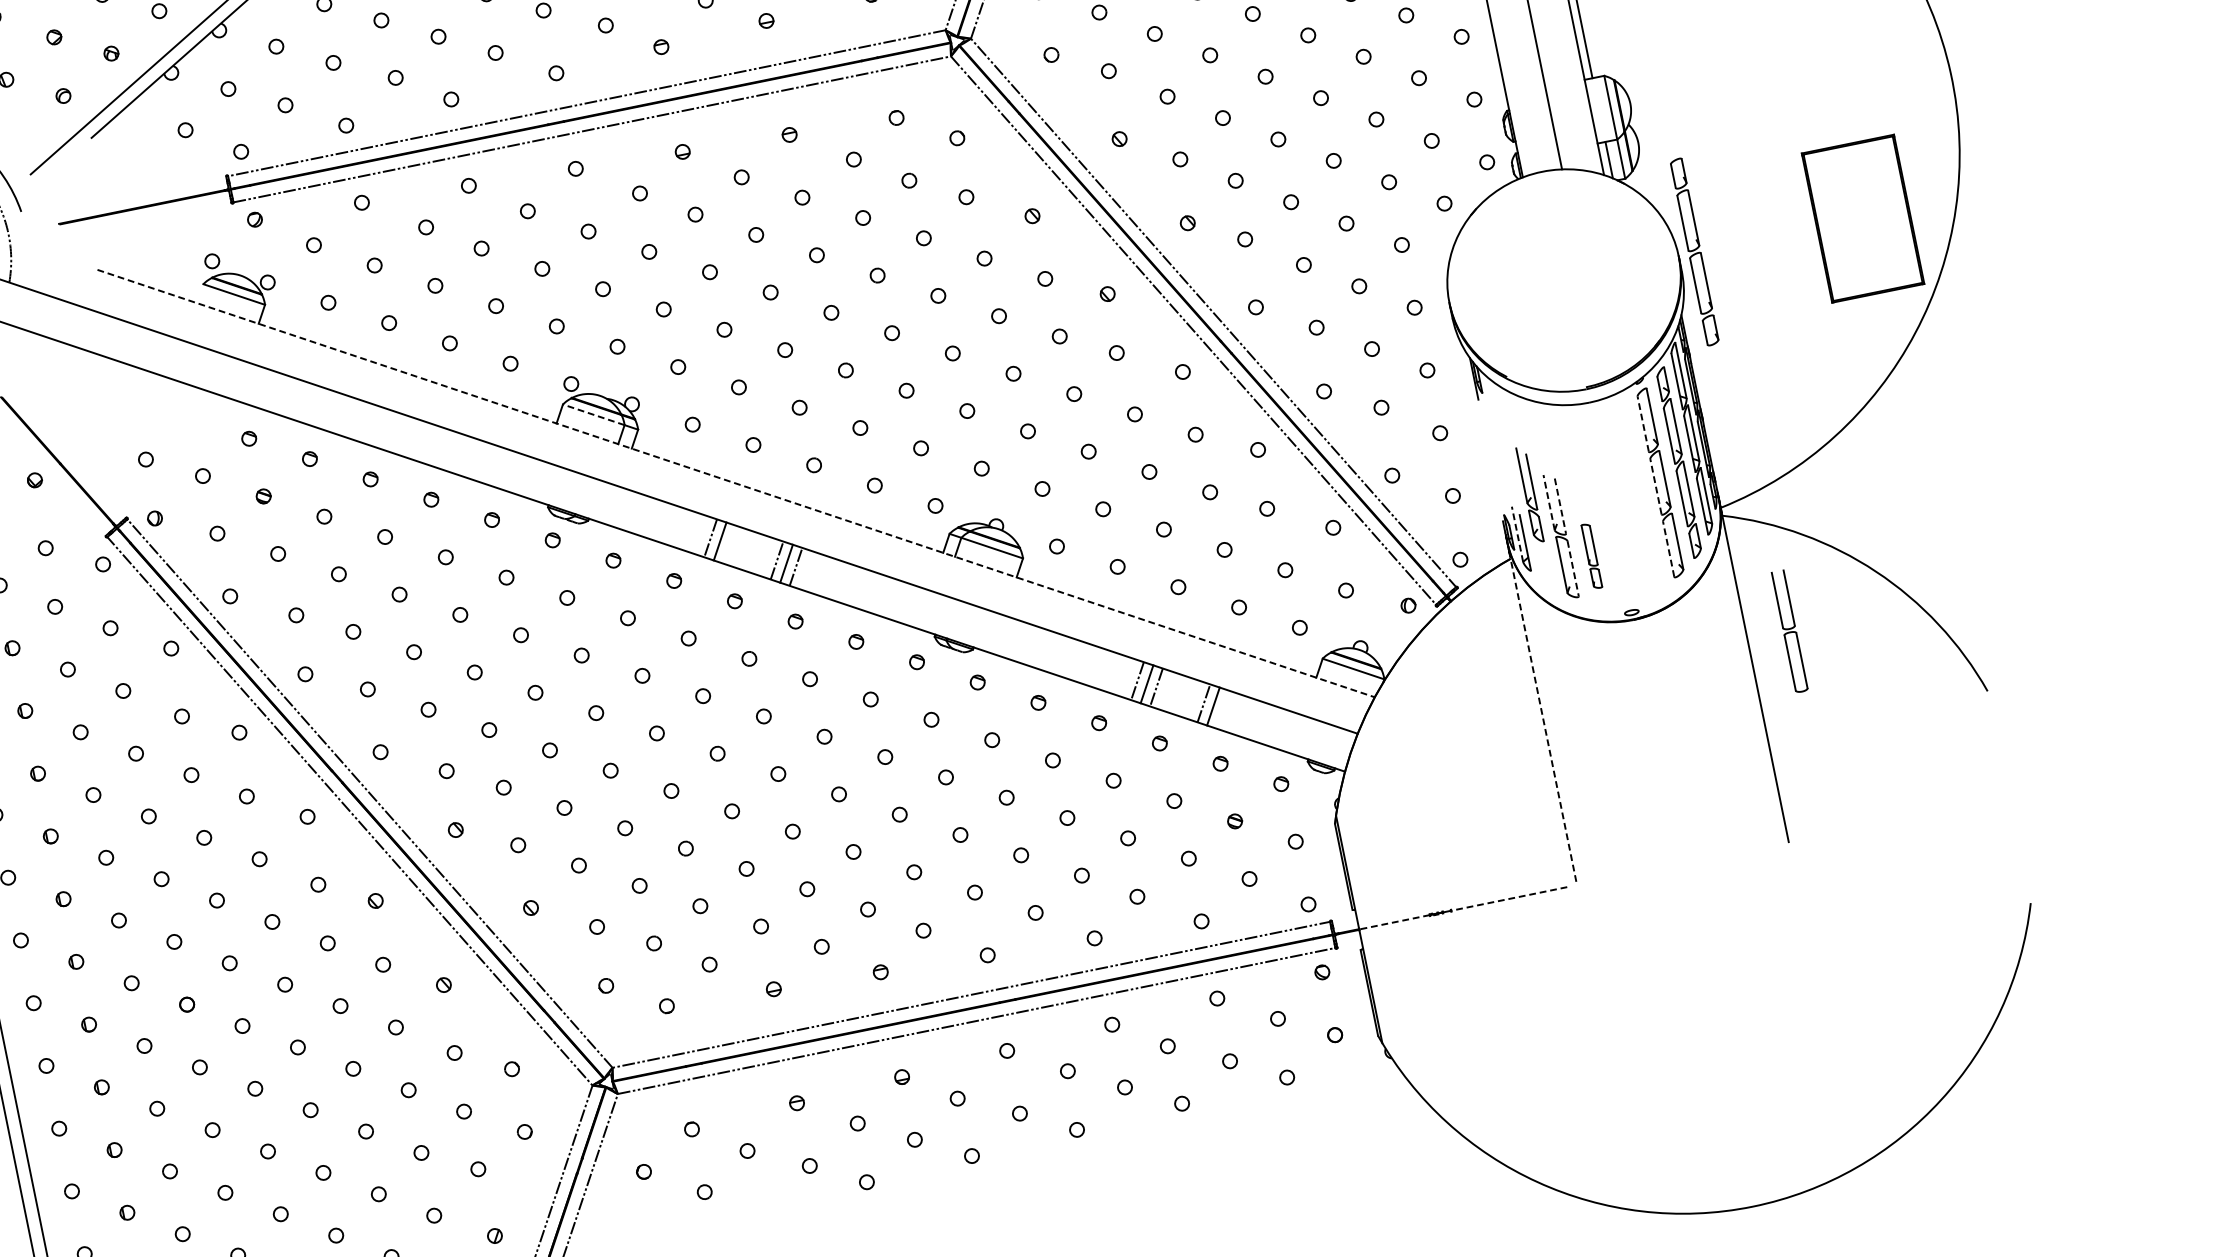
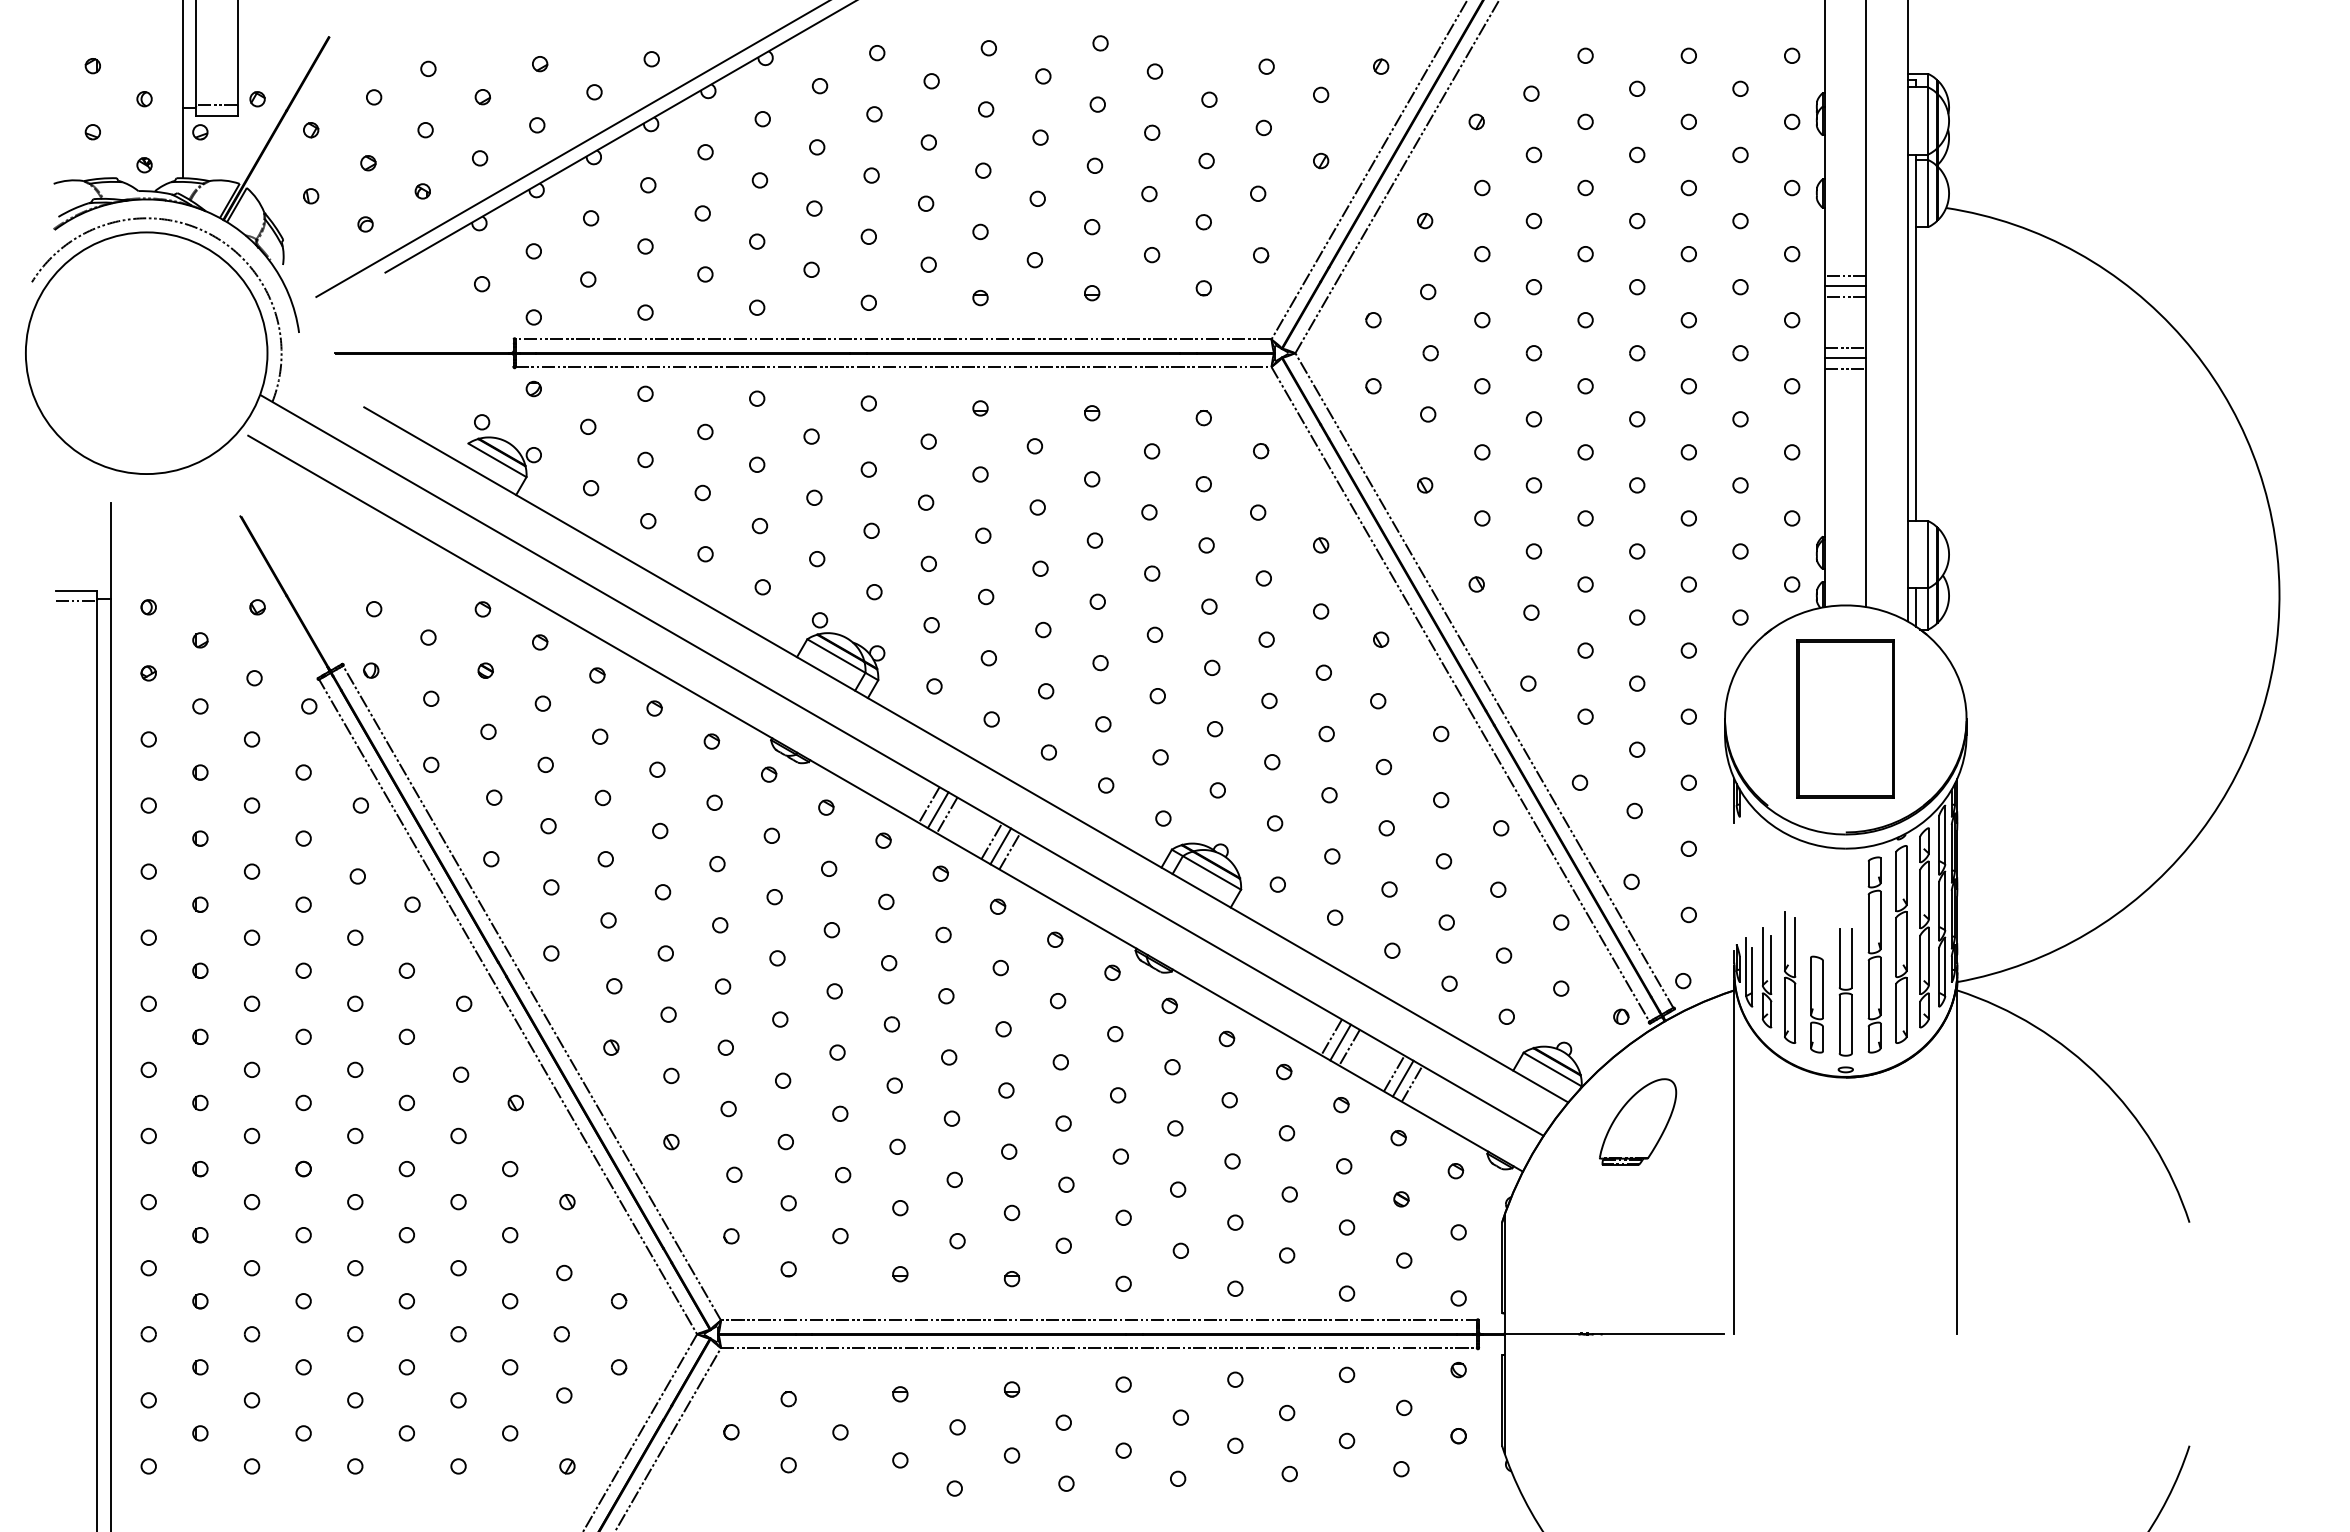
part: (1862, 218) -> (1845, 718), moved
part: (1694, 251) -> (1874, 954), moved
line: (593, 415) -> (836, 656), dashed -> solid
line: (1643, 423) -> (1896, 880), dashed -> solid
line: (736, 484) -> (966, 755), dashed -> solid
line: (1656, 485) -> (1896, 946), dashed -> solid
part: (1529, 494) -> (1766, 977), moved
line: (1548, 502) -> (1784, 941), dashed -> solid
line: (1560, 506) -> (1795, 947), dashed -> solid
line: (1517, 533) -> (1746, 966), dashed -> solid
line: (729, 544) -> (946, 815), added
line: (1668, 548) -> (1896, 1012), dashed -> solid
part: (1591, 556) -> (1816, 1004), size x1.43
line: (1573, 568) -> (1795, 1013), dashed -> solid
part: (1789, 631) -> (1845, 992), moved
part: (1445, 701) -> (1638, 1121), added
line: (1222, 709) -> (1411, 1083), added
line: (1543, 718) -> (1734, 1158), dashed -> solid
line: (1508, 899) -> (1662, 1334), dashed -> solid
line: (1395, 922) -> (1542, 1334), dashed -> solid

